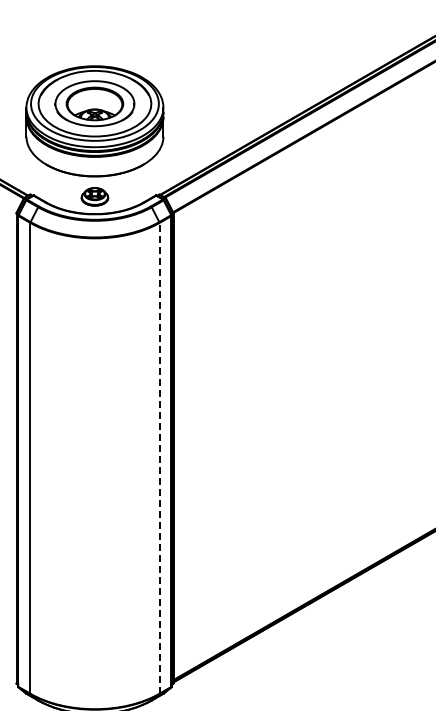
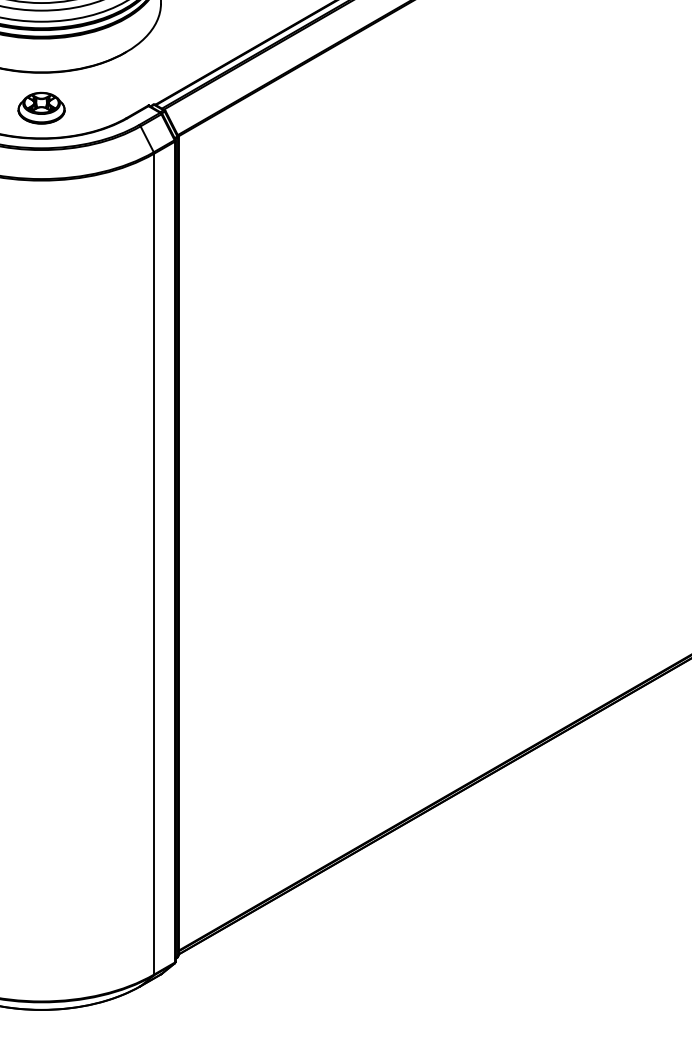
line: (159, 457) -> (154, 562), dashed -> solid

